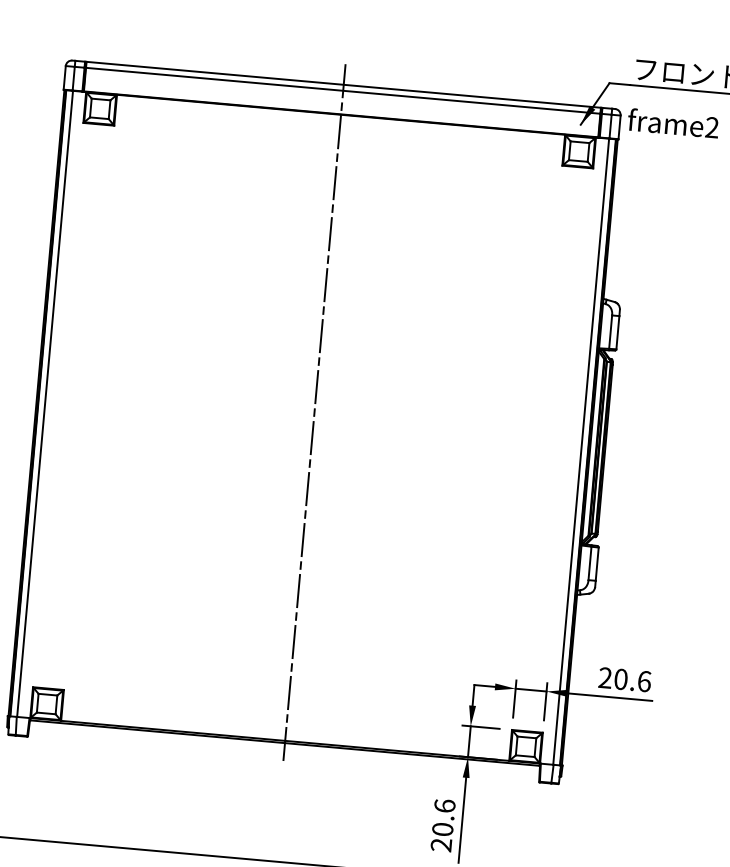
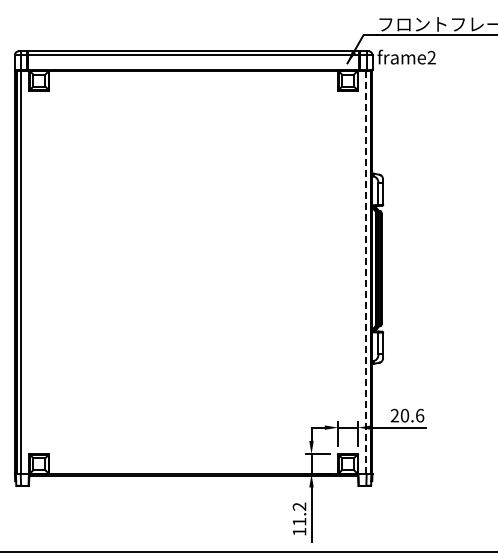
line: (314, 414) -> (193, 263), removed
line: (581, 451) -> (366, 272), solid -> dashed
text: (443, 824) -> (299, 518), 20.6 -> 11.2

